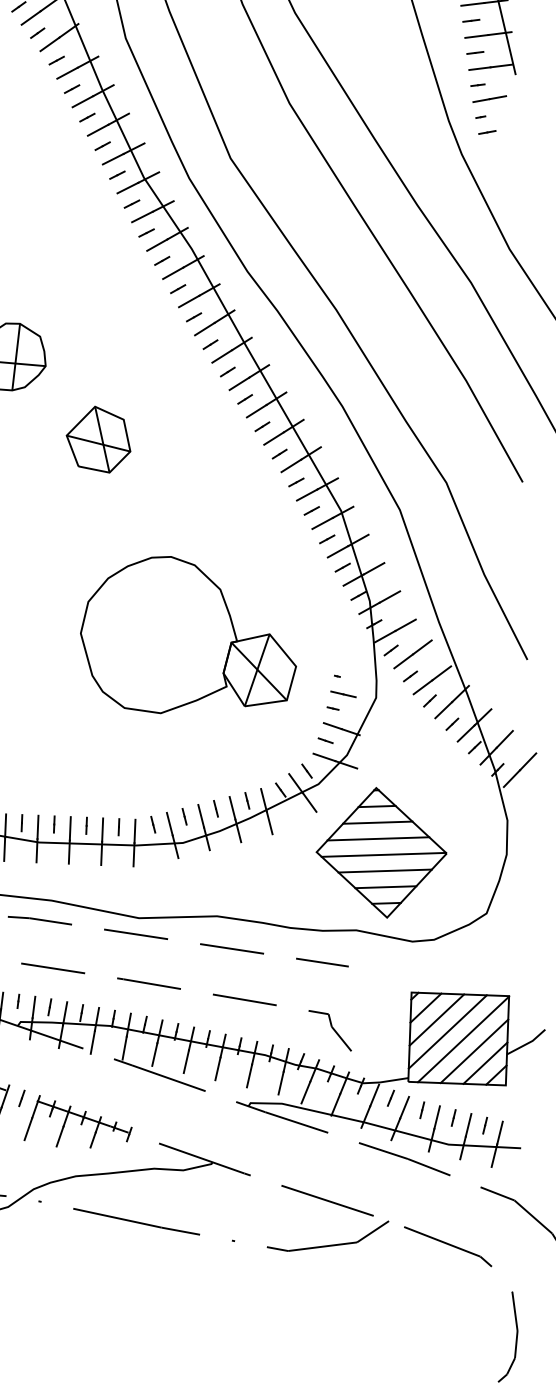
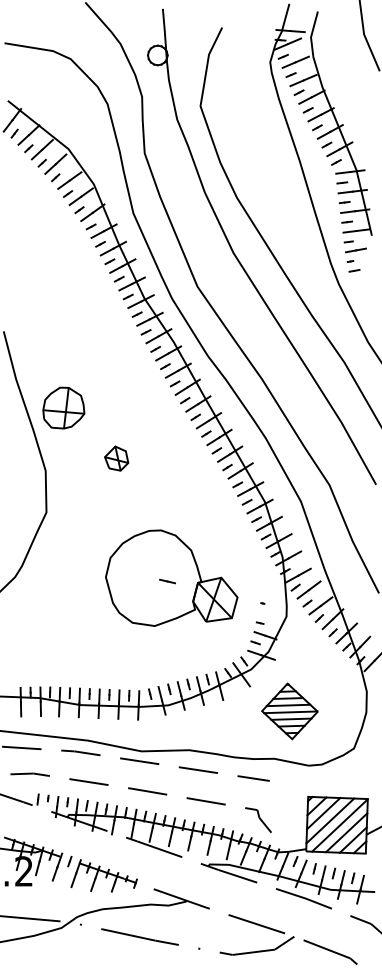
part: (98, 439) -> (116, 458), size x0.6
line: (343, 694) -> (167, 581), moved
part: (381, 852) -> (289, 711), size x0.7

